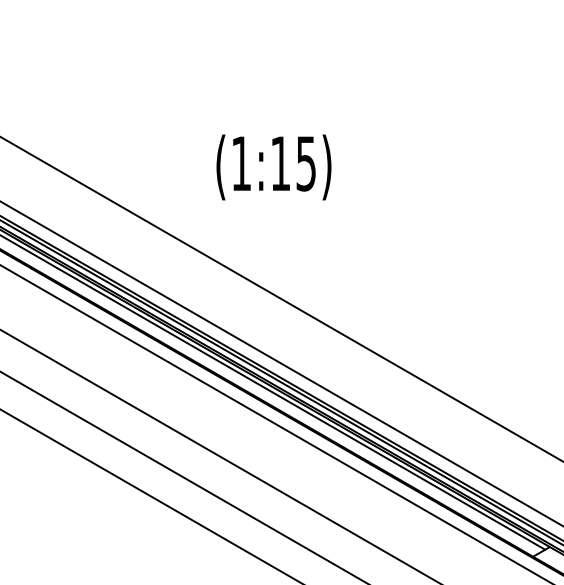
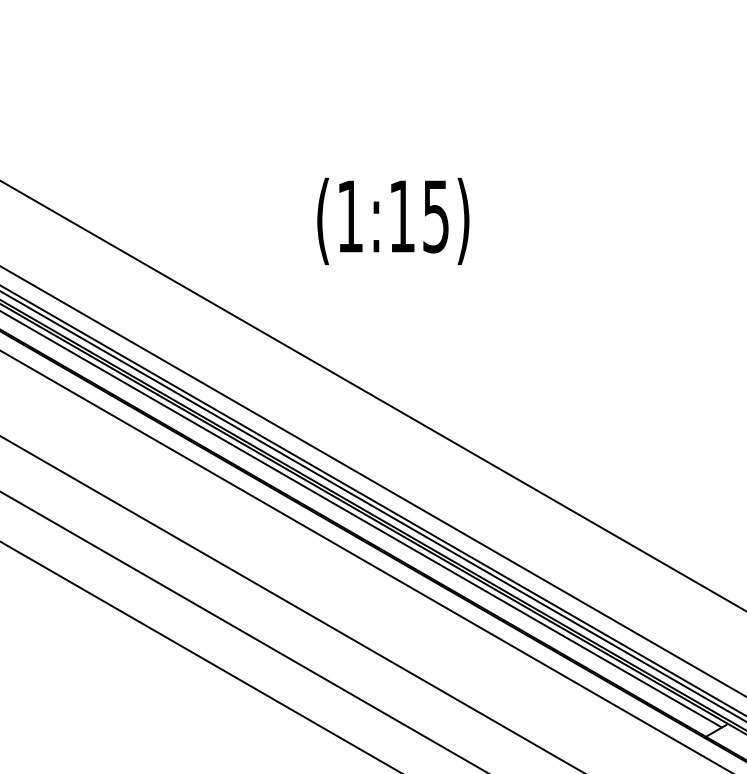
text: (273, 167) -> (392, 221), moved

